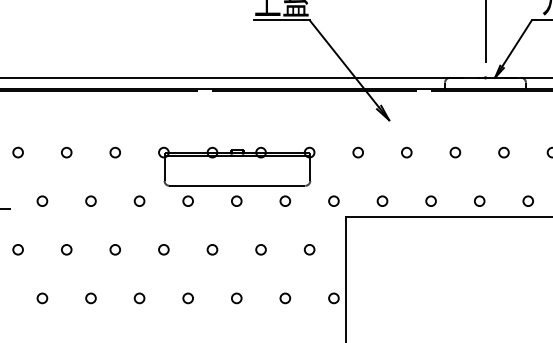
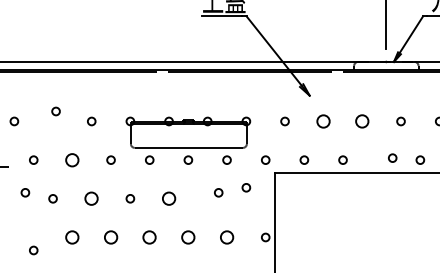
circle: (66, 152) -> (55, 111), moved
circle: (406, 152) -> (323, 121), size x1.6
circle: (455, 152) -> (362, 121), size x1.6
circle: (91, 200) -> (72, 159), size x1.6
circle: (479, 200) -> (392, 157), moved
circle: (18, 249) -> (25, 192), moved
circle: (115, 249) -> (91, 198), size x1.6
circle: (211, 249) -> (168, 198), size x1.6
circle: (260, 249) -> (218, 192), moved
circle: (309, 249) -> (246, 187), moved
circle: (42, 298) -> (33, 250), moved
circle: (91, 298) -> (72, 237), size x1.6
circle: (138, 298) -> (110, 237), size x1.6
circle: (187, 298) -> (149, 237), size x1.6
circle: (236, 298) -> (188, 237), size x1.6
circle: (284, 298) -> (226, 237), size x1.6

